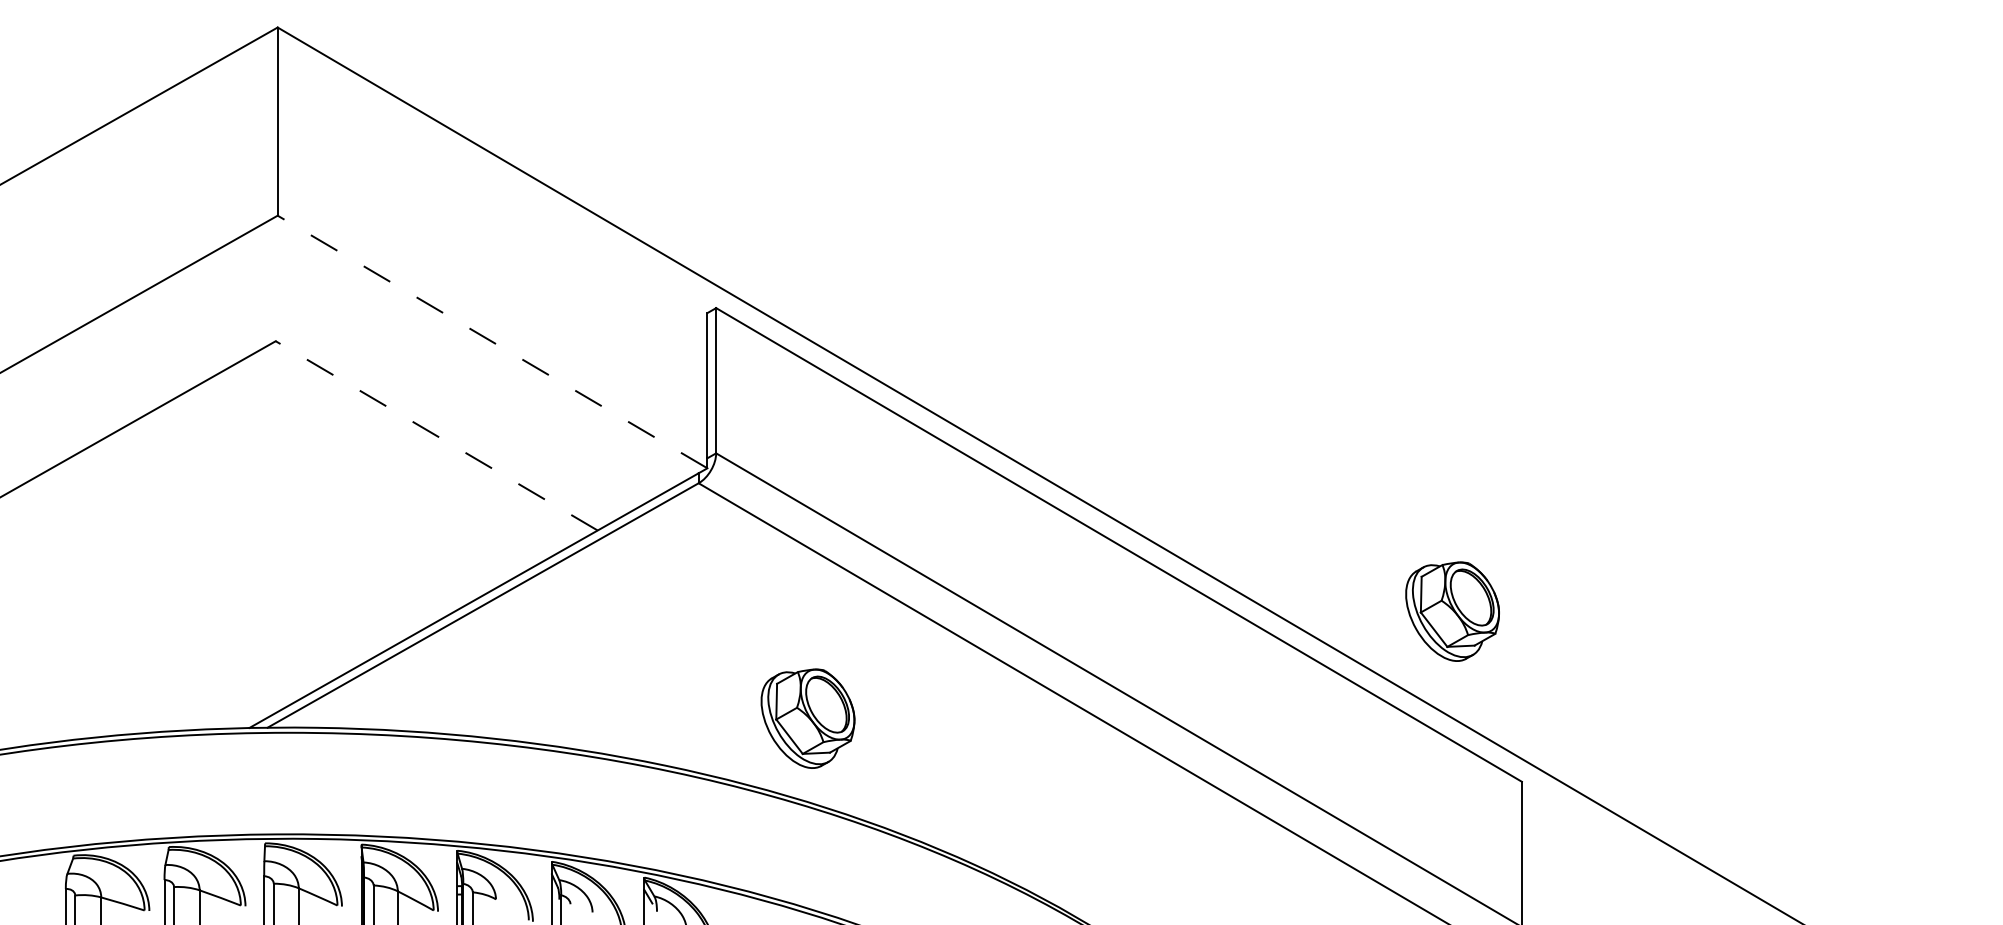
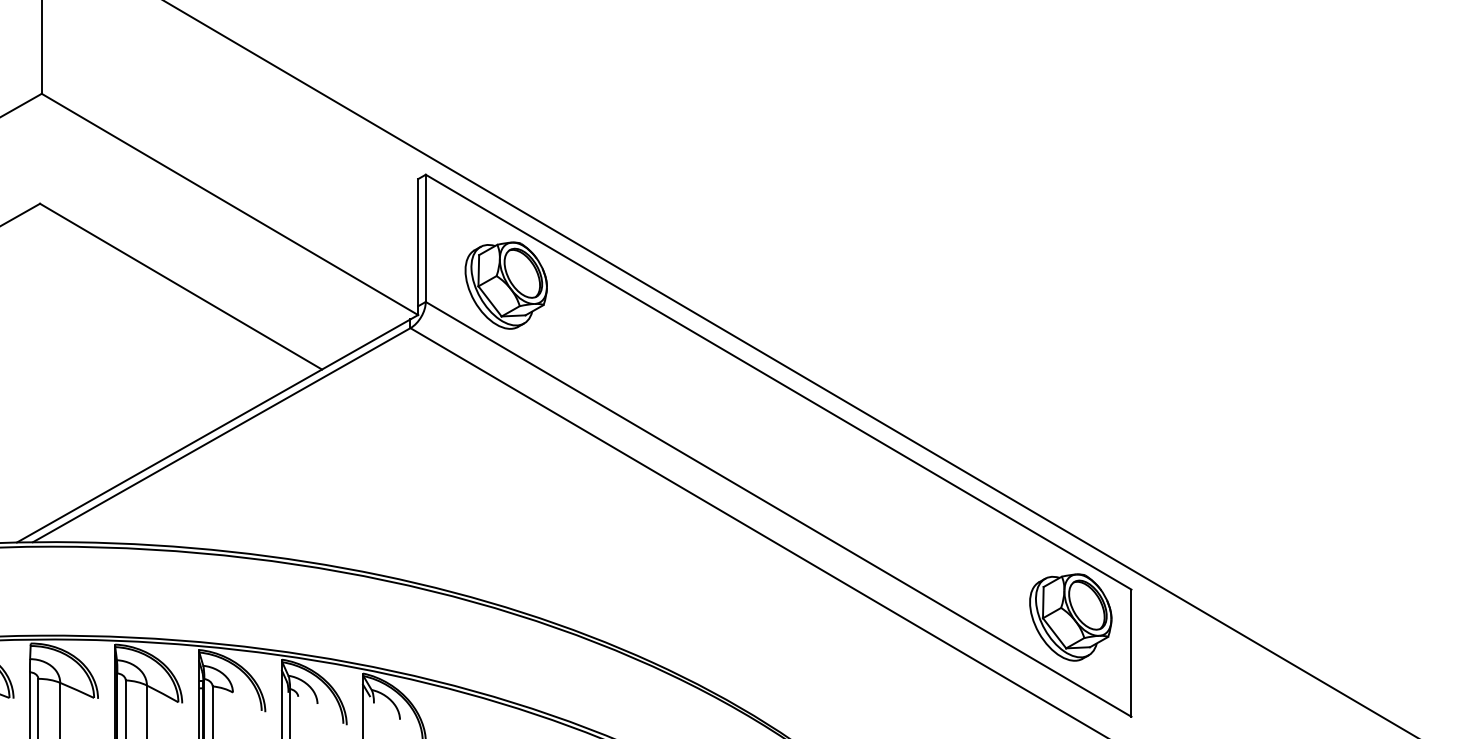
line: (492, 341) -> (229, 204), dashed -> solid
line: (436, 435) -> (180, 286), dashed -> solid
part: (1452, 611) -> (1070, 617), moved
part: (807, 718) -> (505, 285), moved

